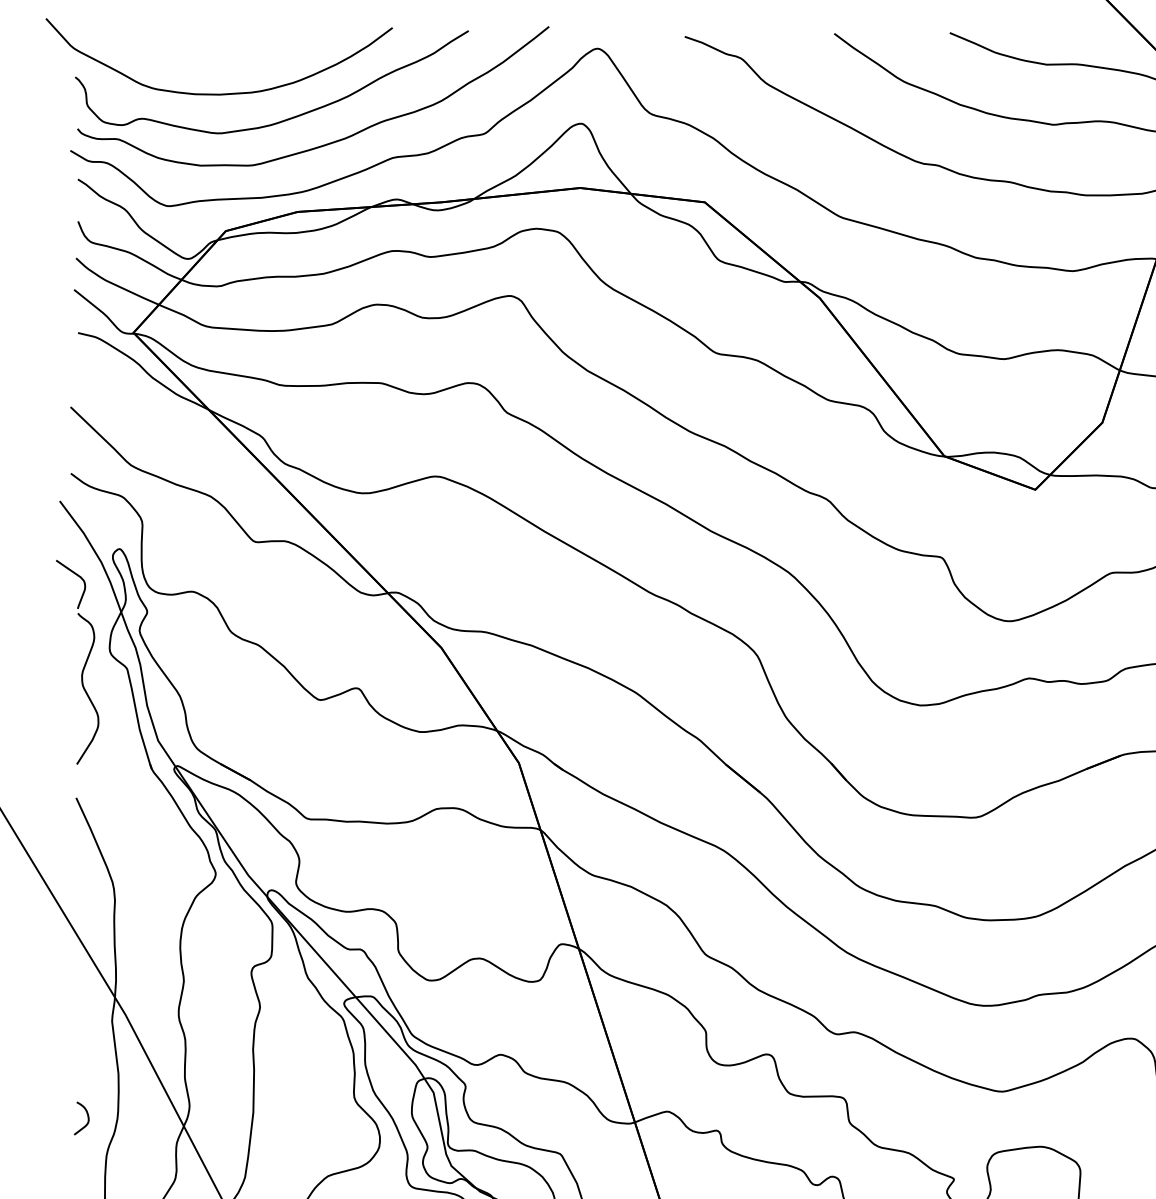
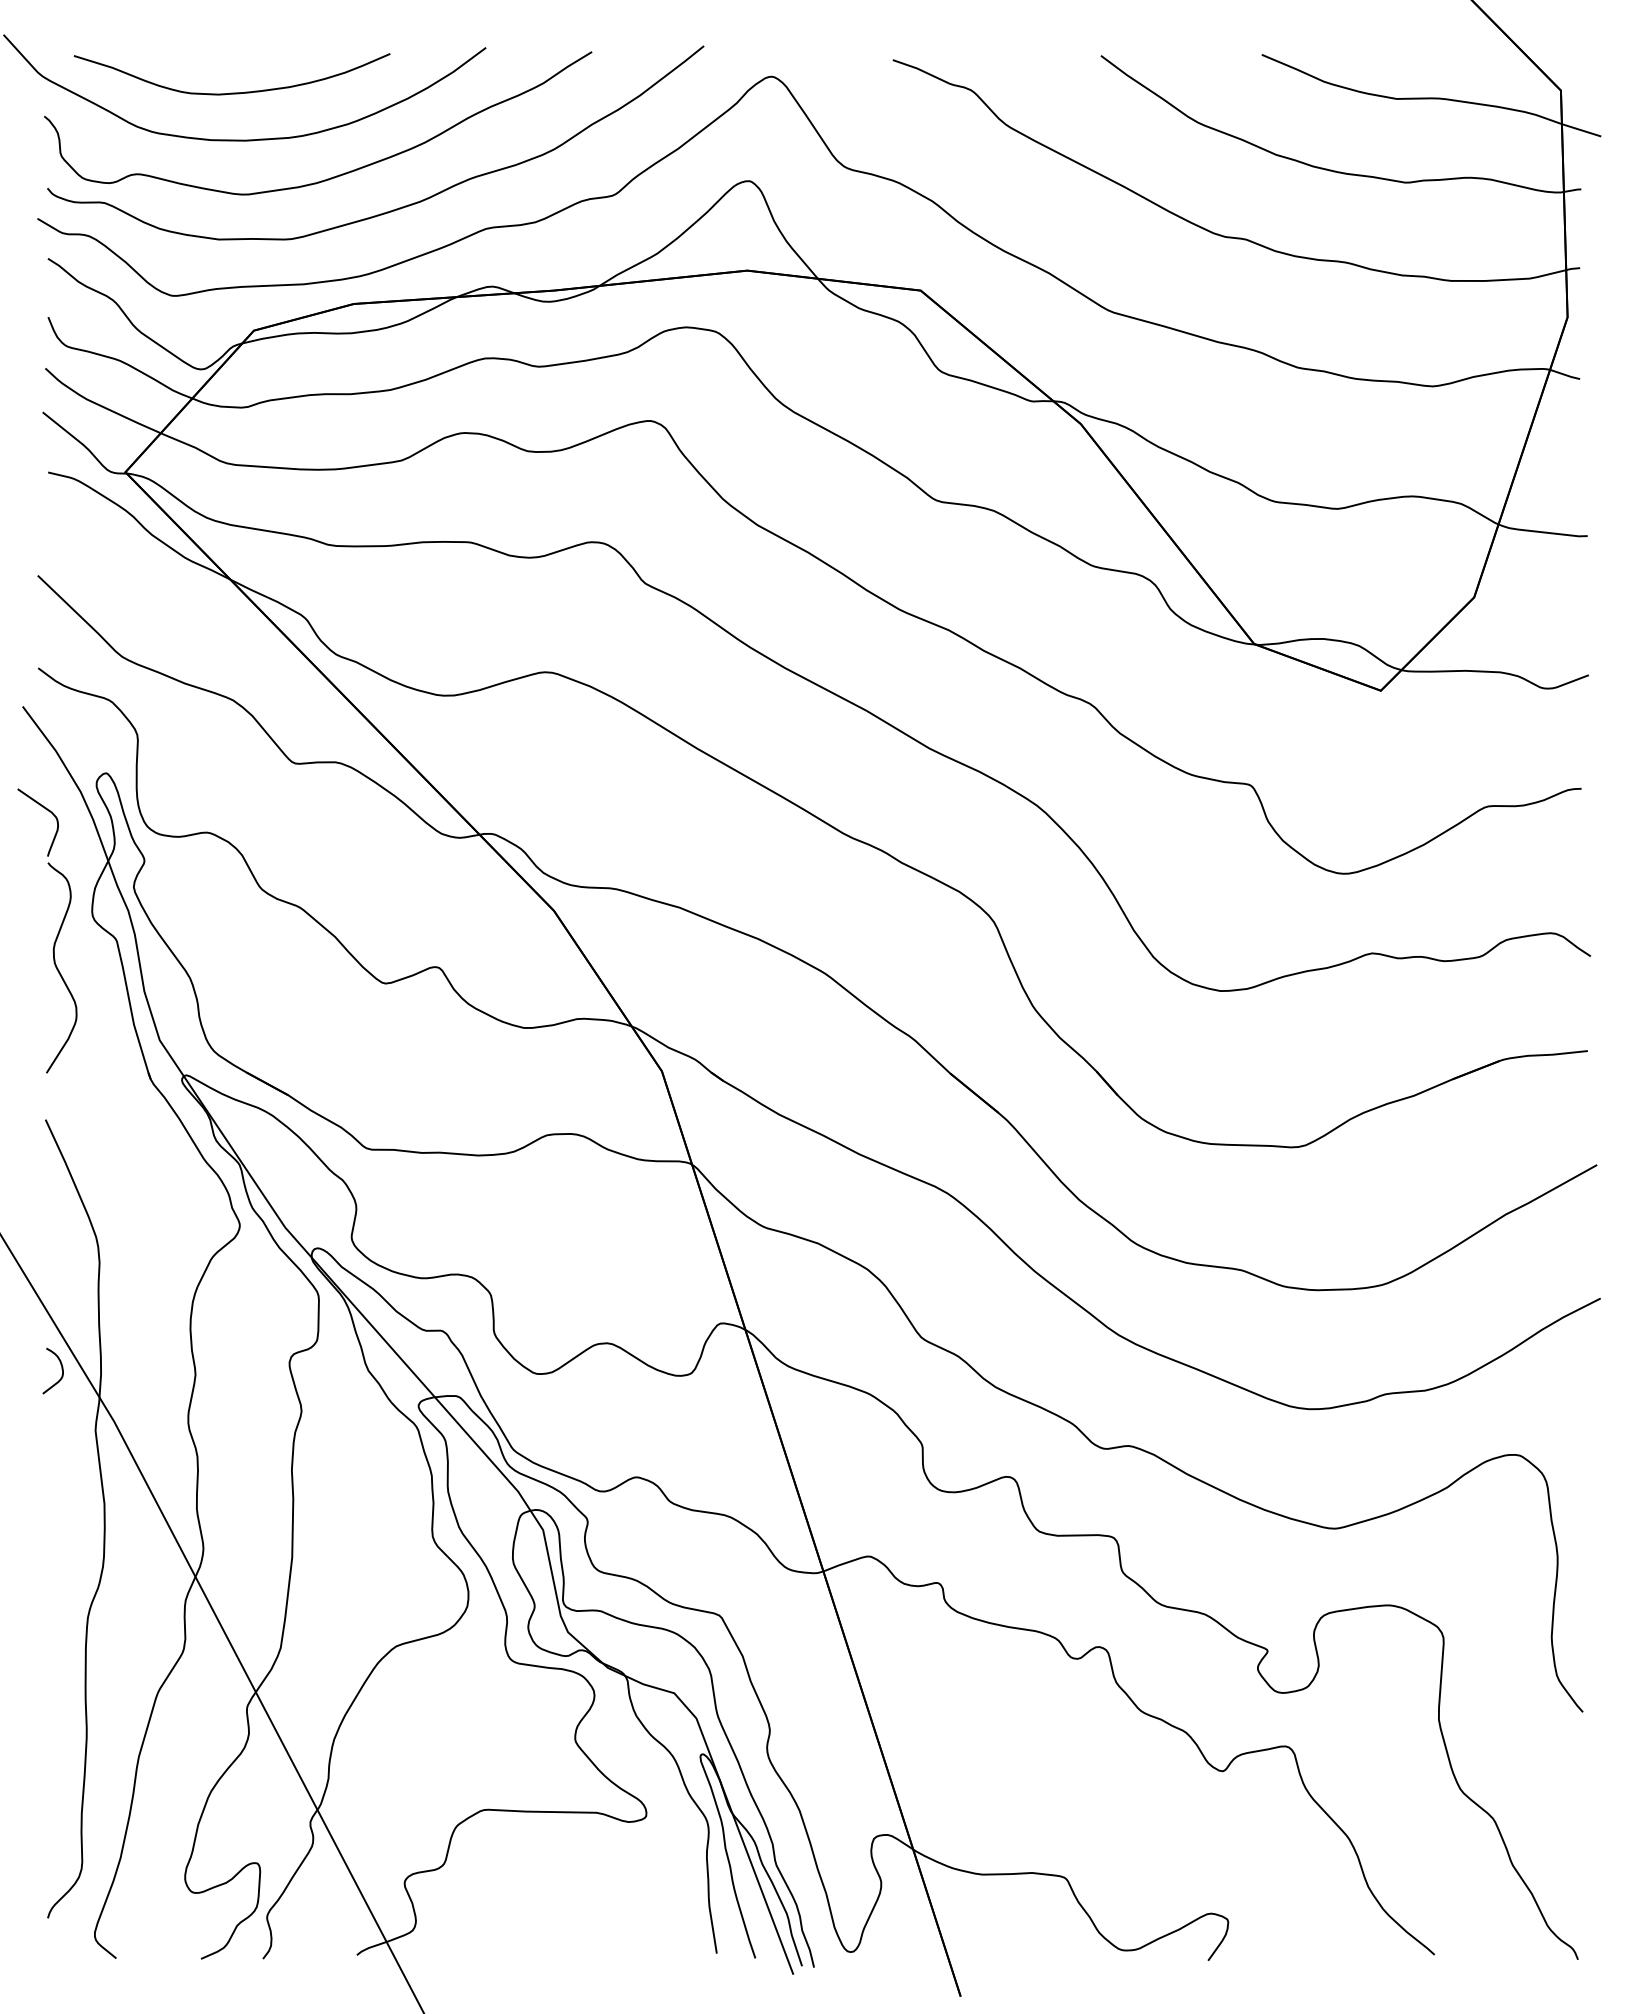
curve: (209, 60) -> (231, 92), added
curve: (87, 1117) -> (61, 1369), moved

